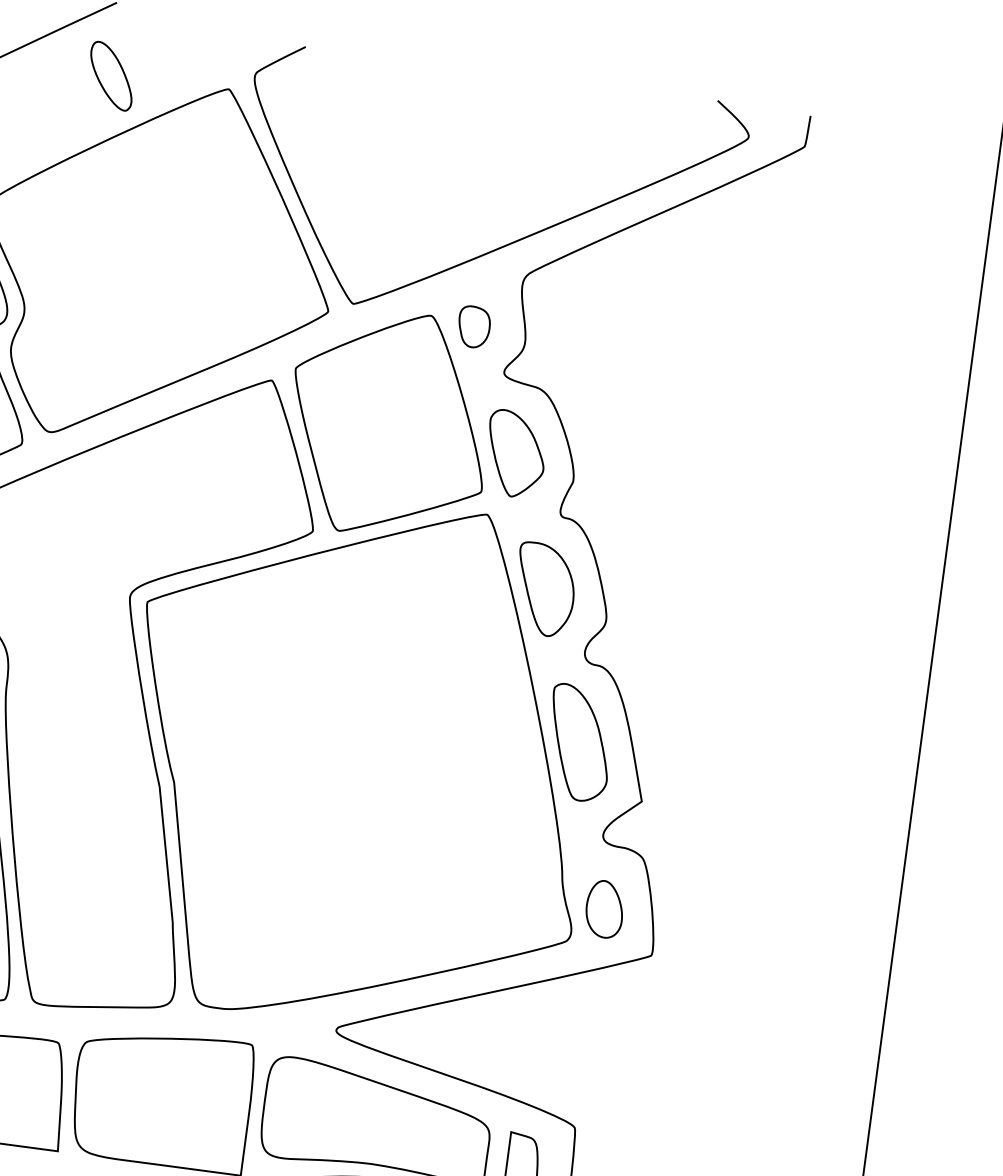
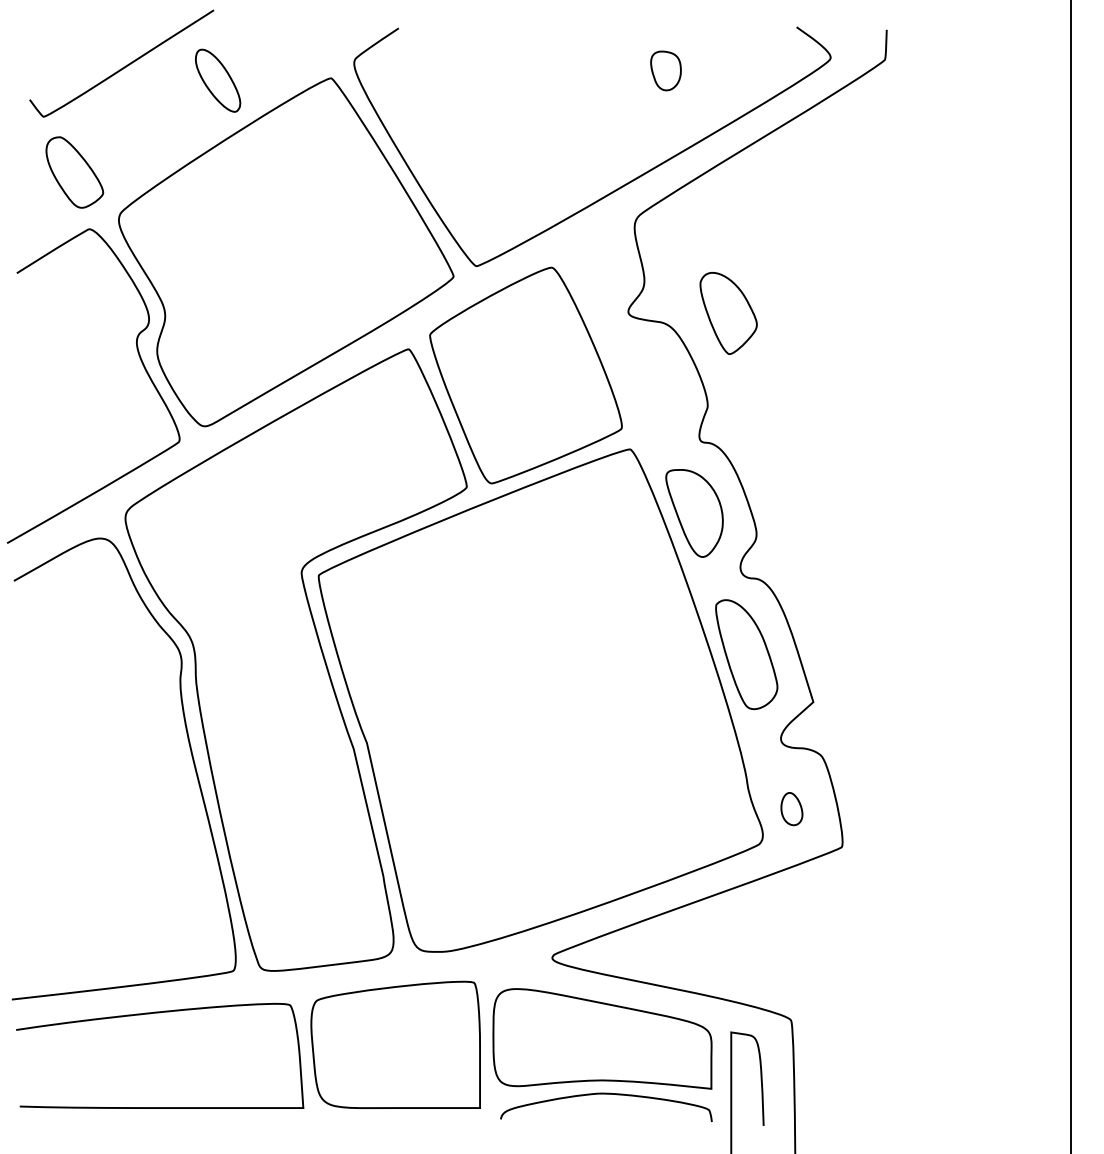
part: (473, 326) -> (665, 70), moved
part: (515, 453) -> (728, 312), moved
part: (604, 908) -> (791, 808), size x0.6

